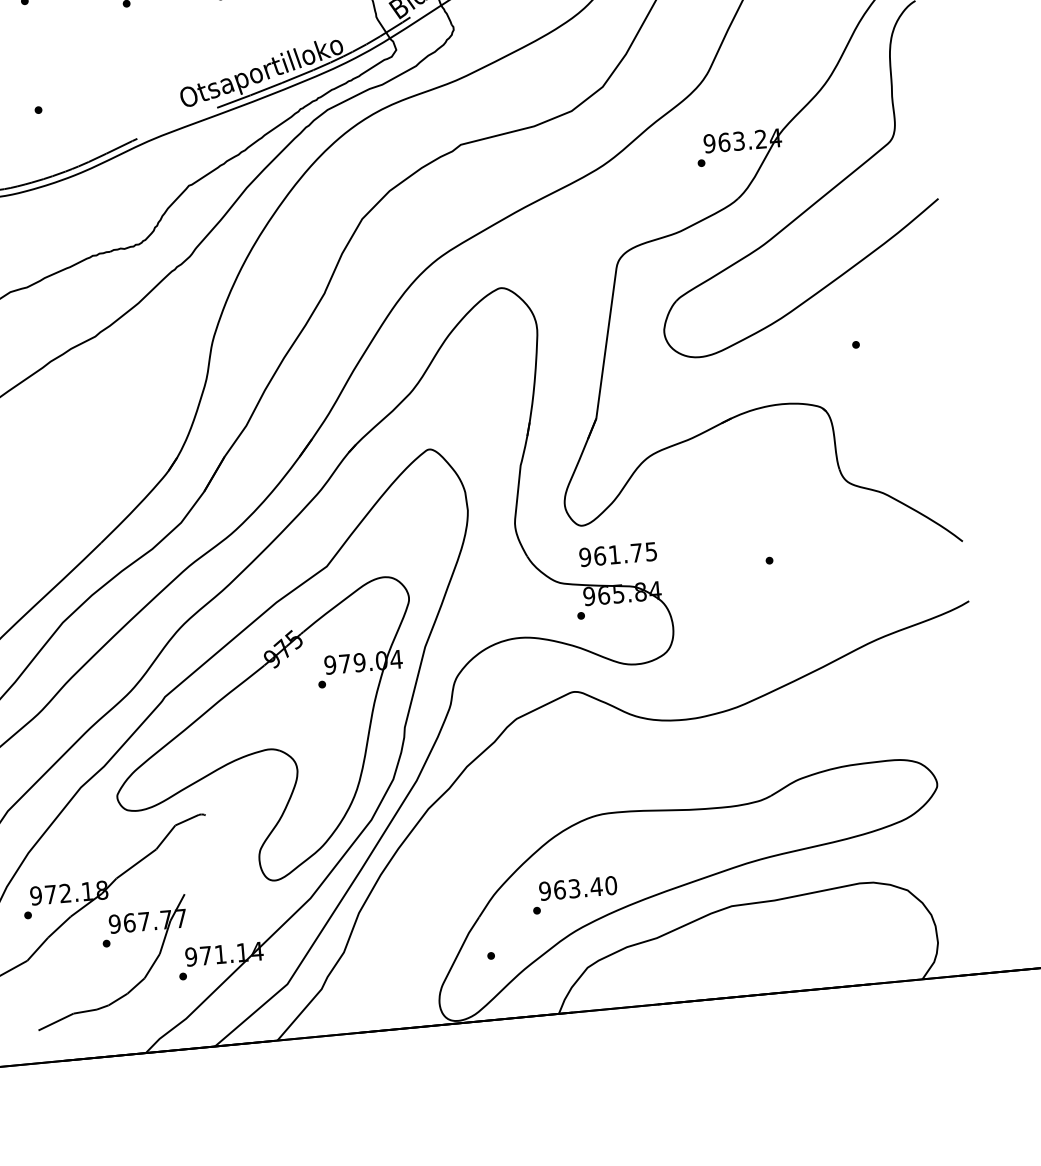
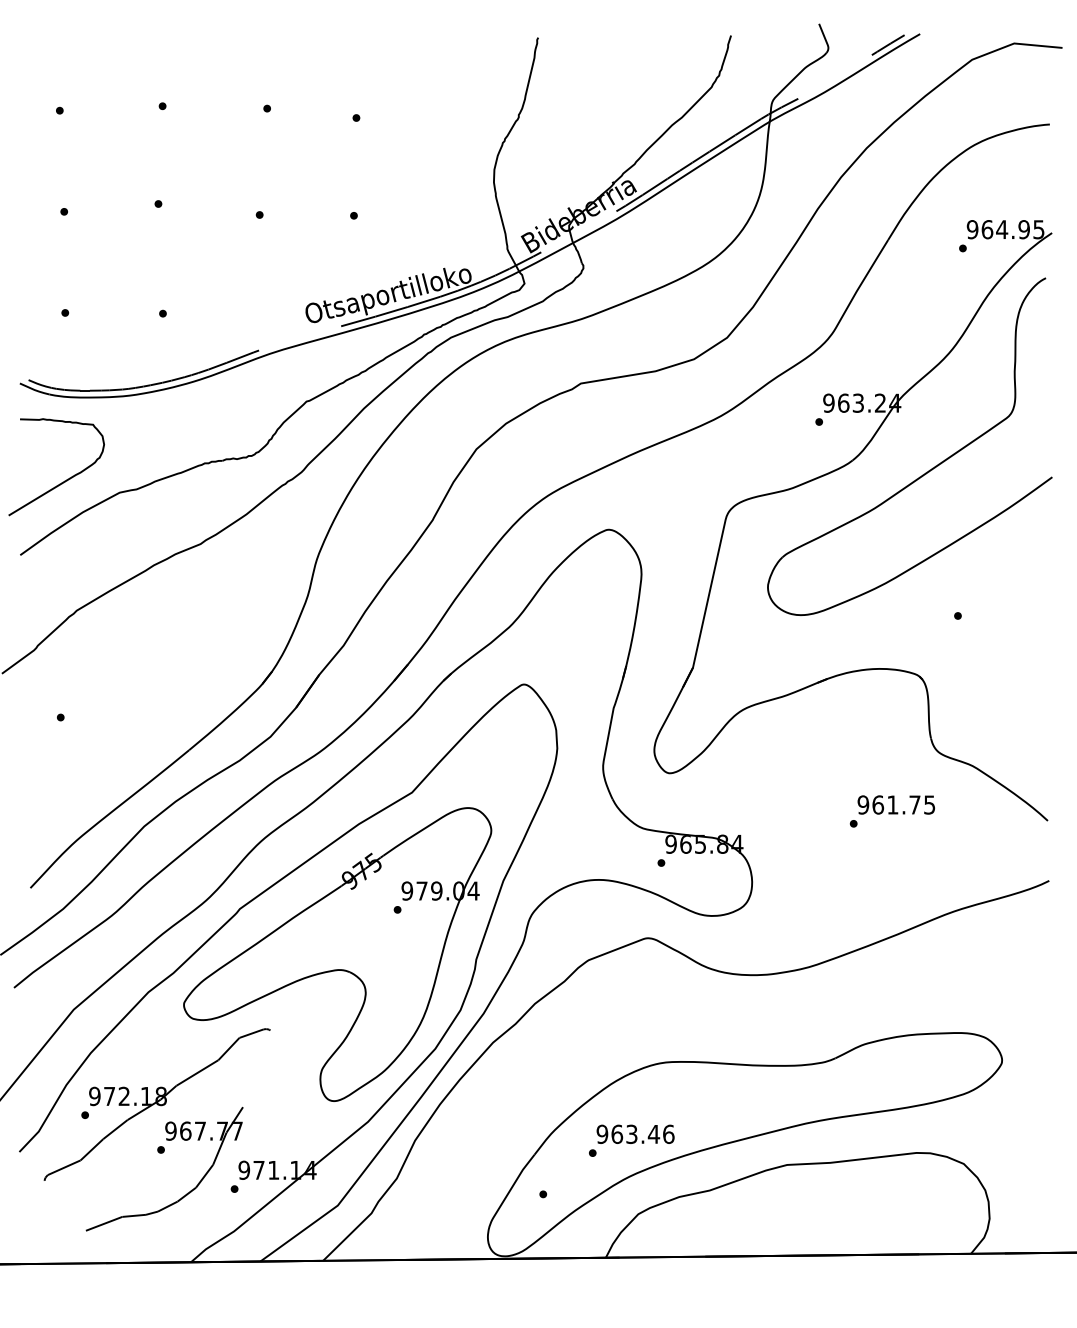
text: (617, 554) -> (895, 804), moved
text: (610, 884) -> (668, 1133), 963.40 -> 963.46

